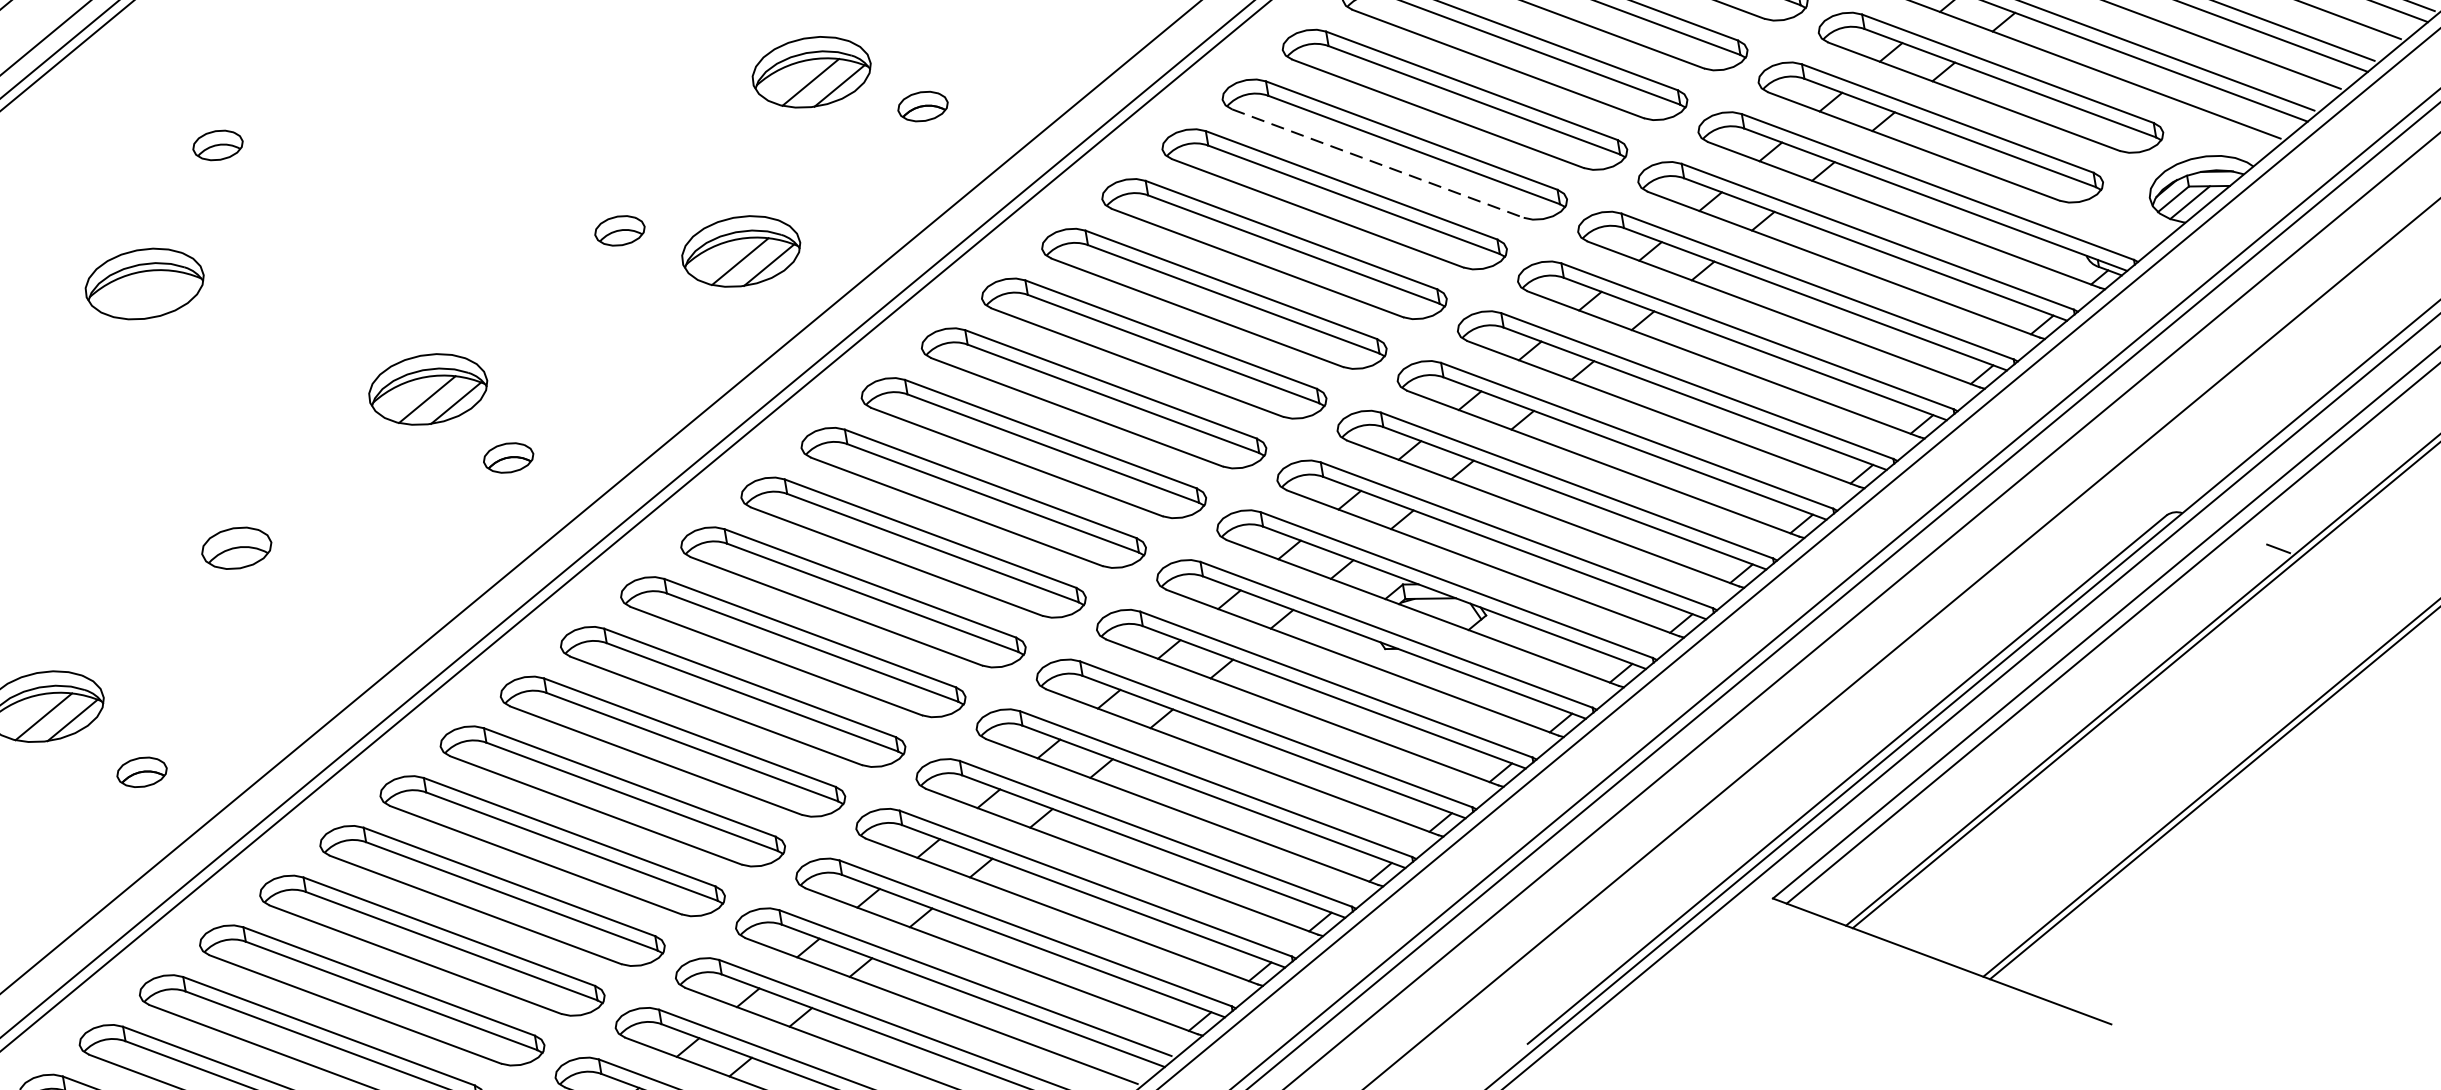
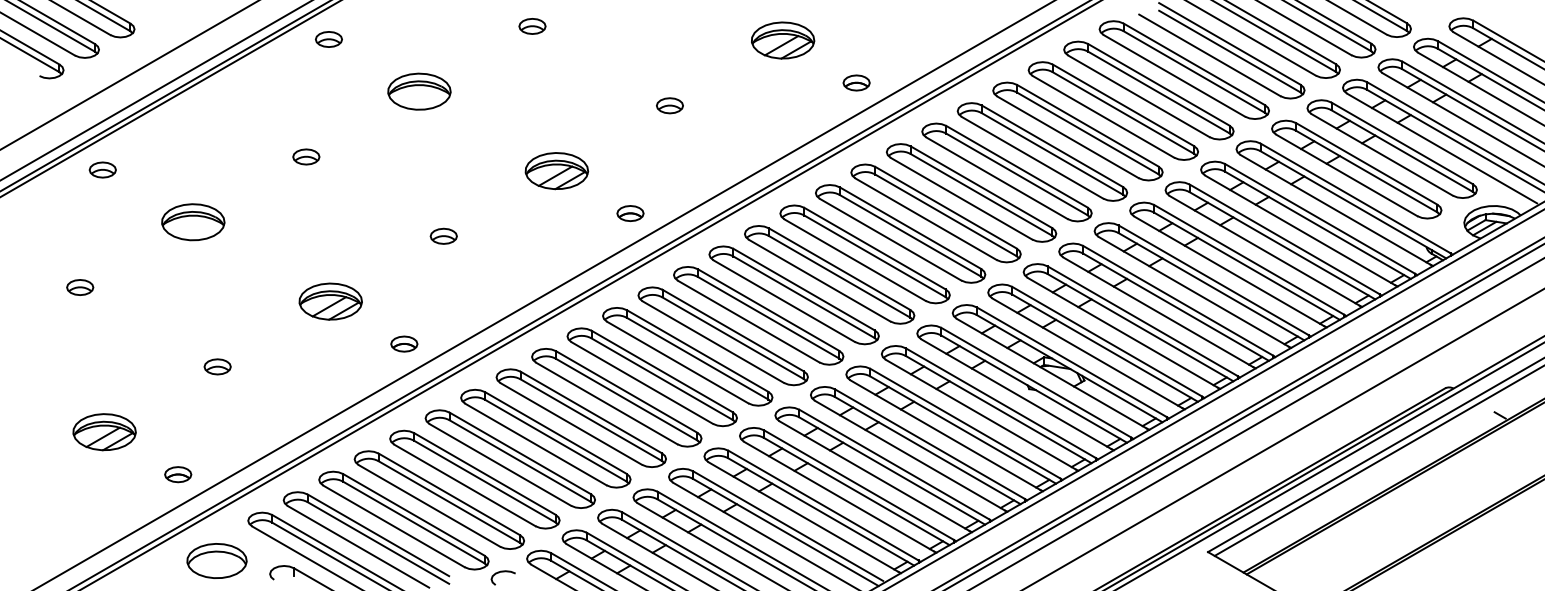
part: (922, 105) -> (856, 82), moved
part: (218, 145) -> (532, 26), moved
line: (1377, 164) -> (1067, 137), dashed -> solid
part: (740, 252) -> (730, 127), removed
part: (508, 457) -> (630, 213), moved
part: (235, 546) -> (443, 235), size x0.71
part: (142, 771) -> (404, 343), moved

